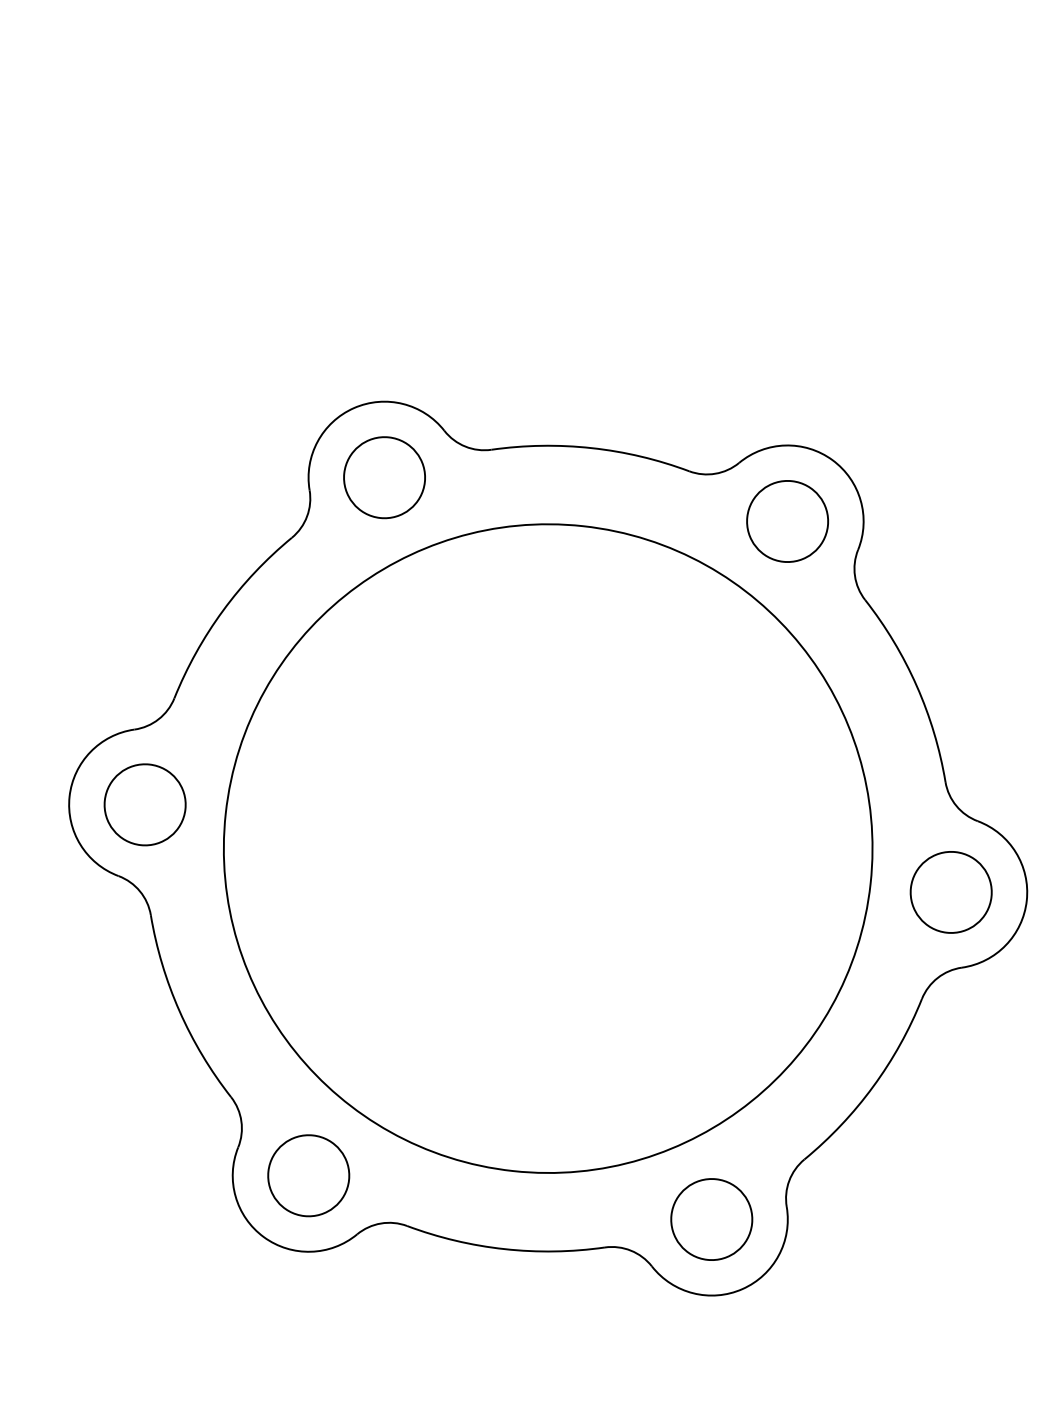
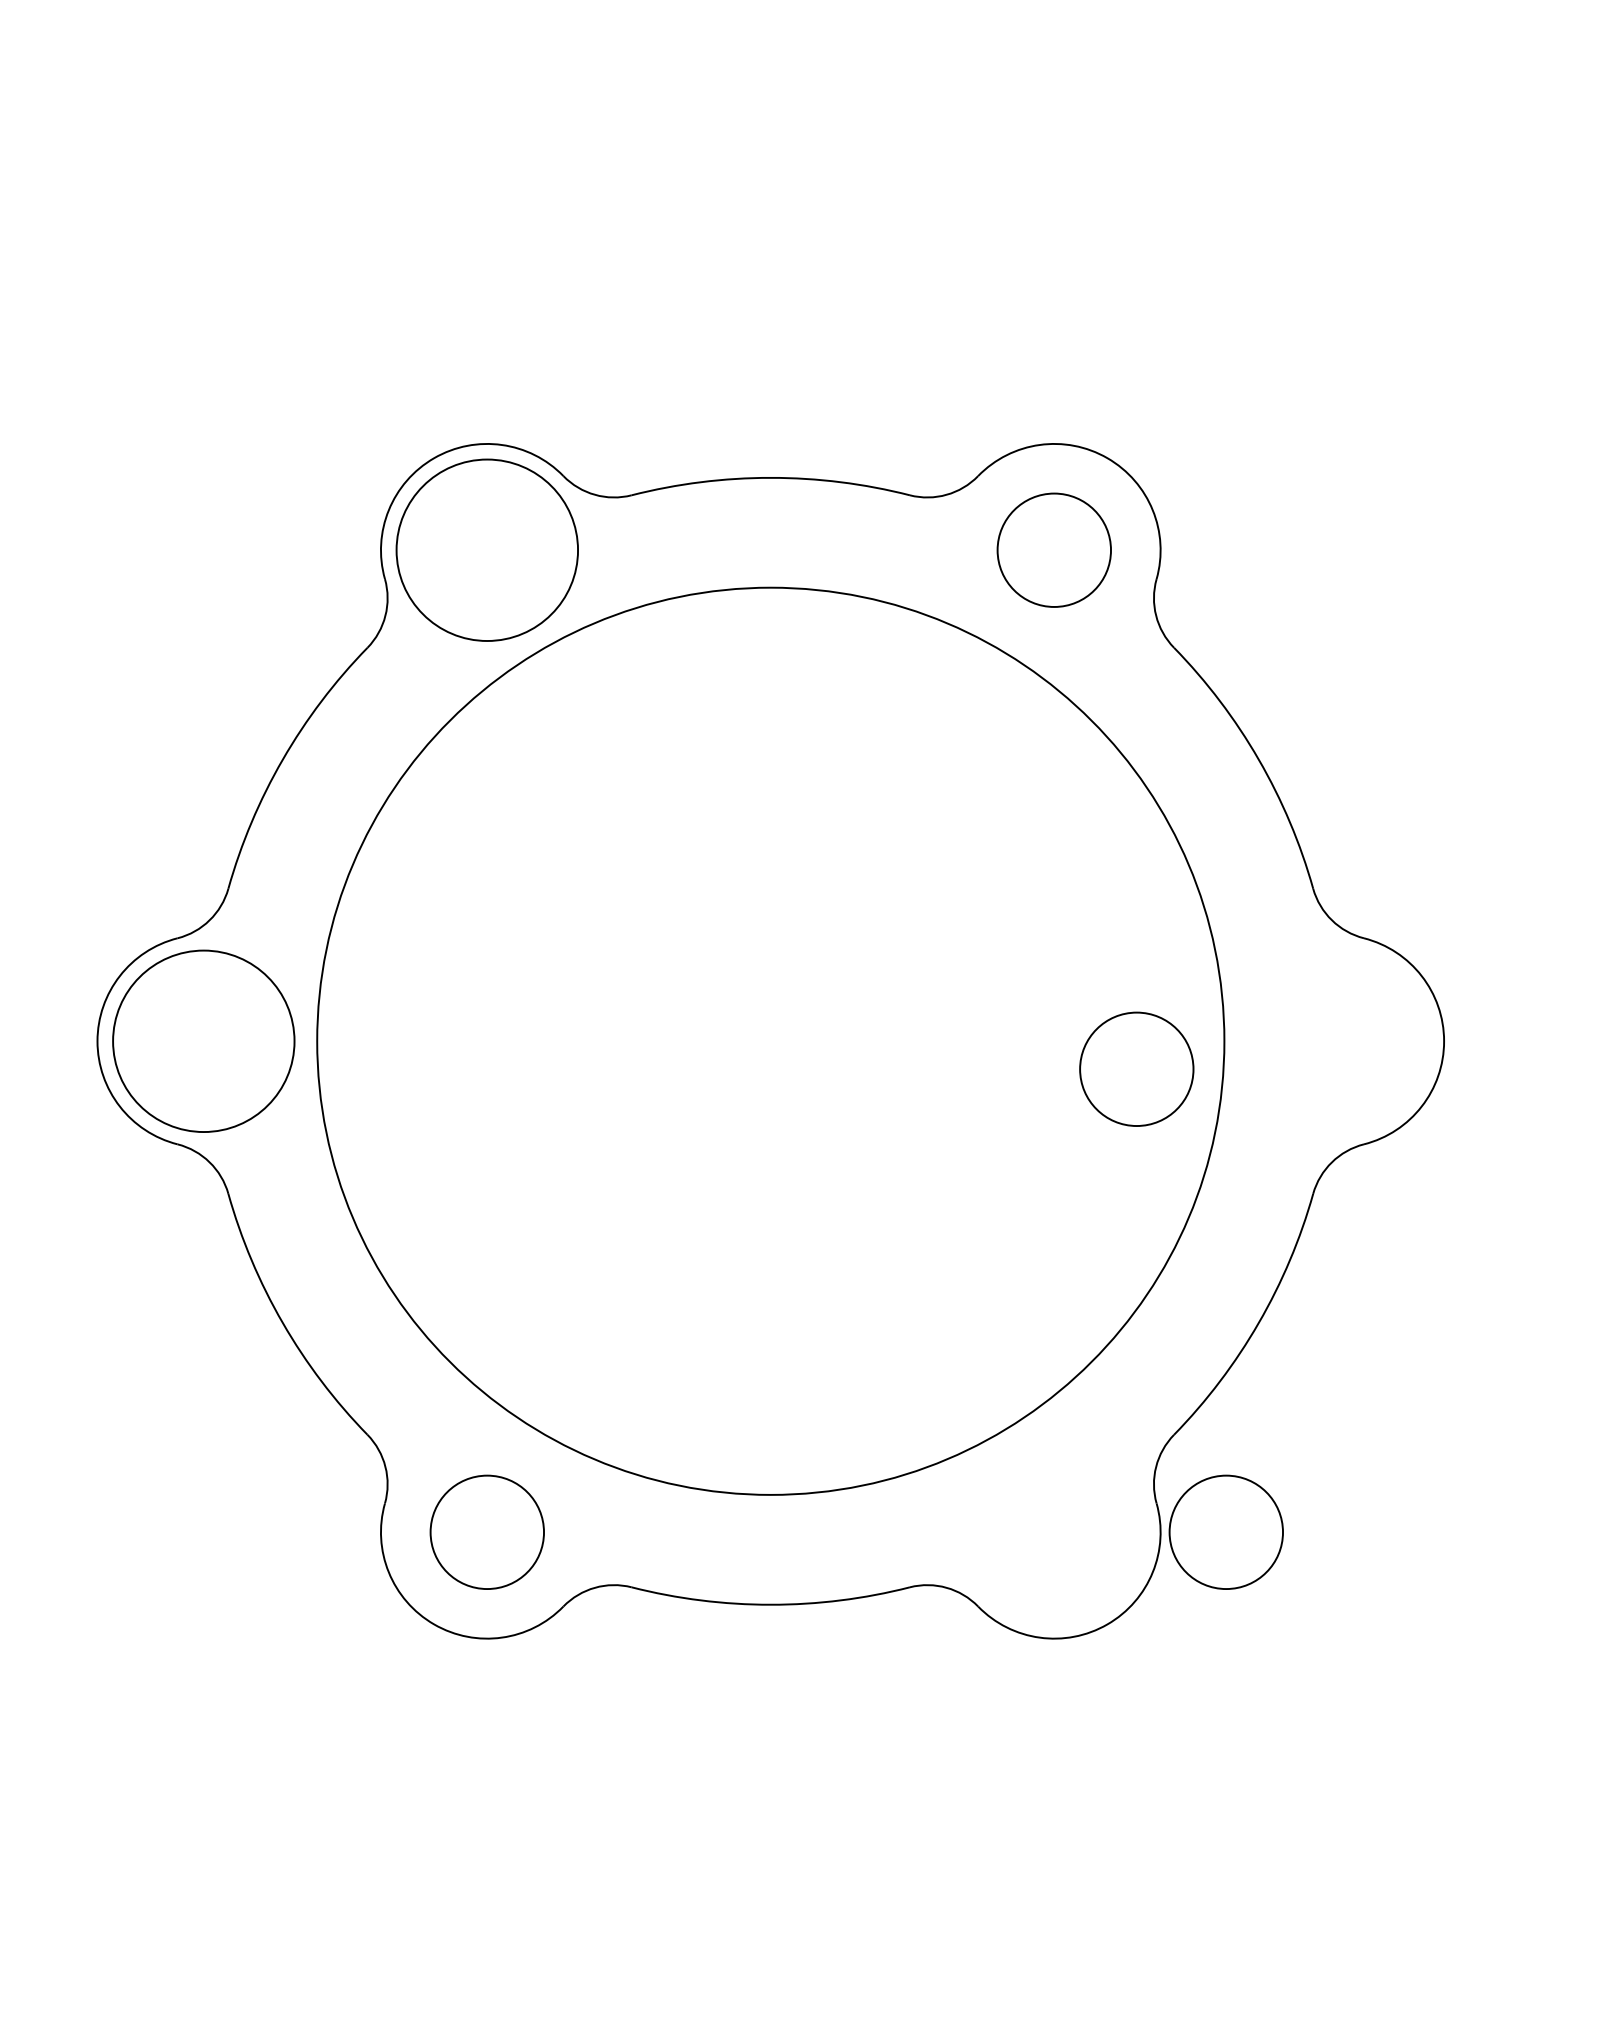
circle: (384, 477) -> (487, 549), size x1.6
circle: (144, 804) -> (203, 1041), size x1.6
circle: (951, 891) -> (1136, 1068), moved
circle: (711, 1218) -> (1225, 1531), moved

